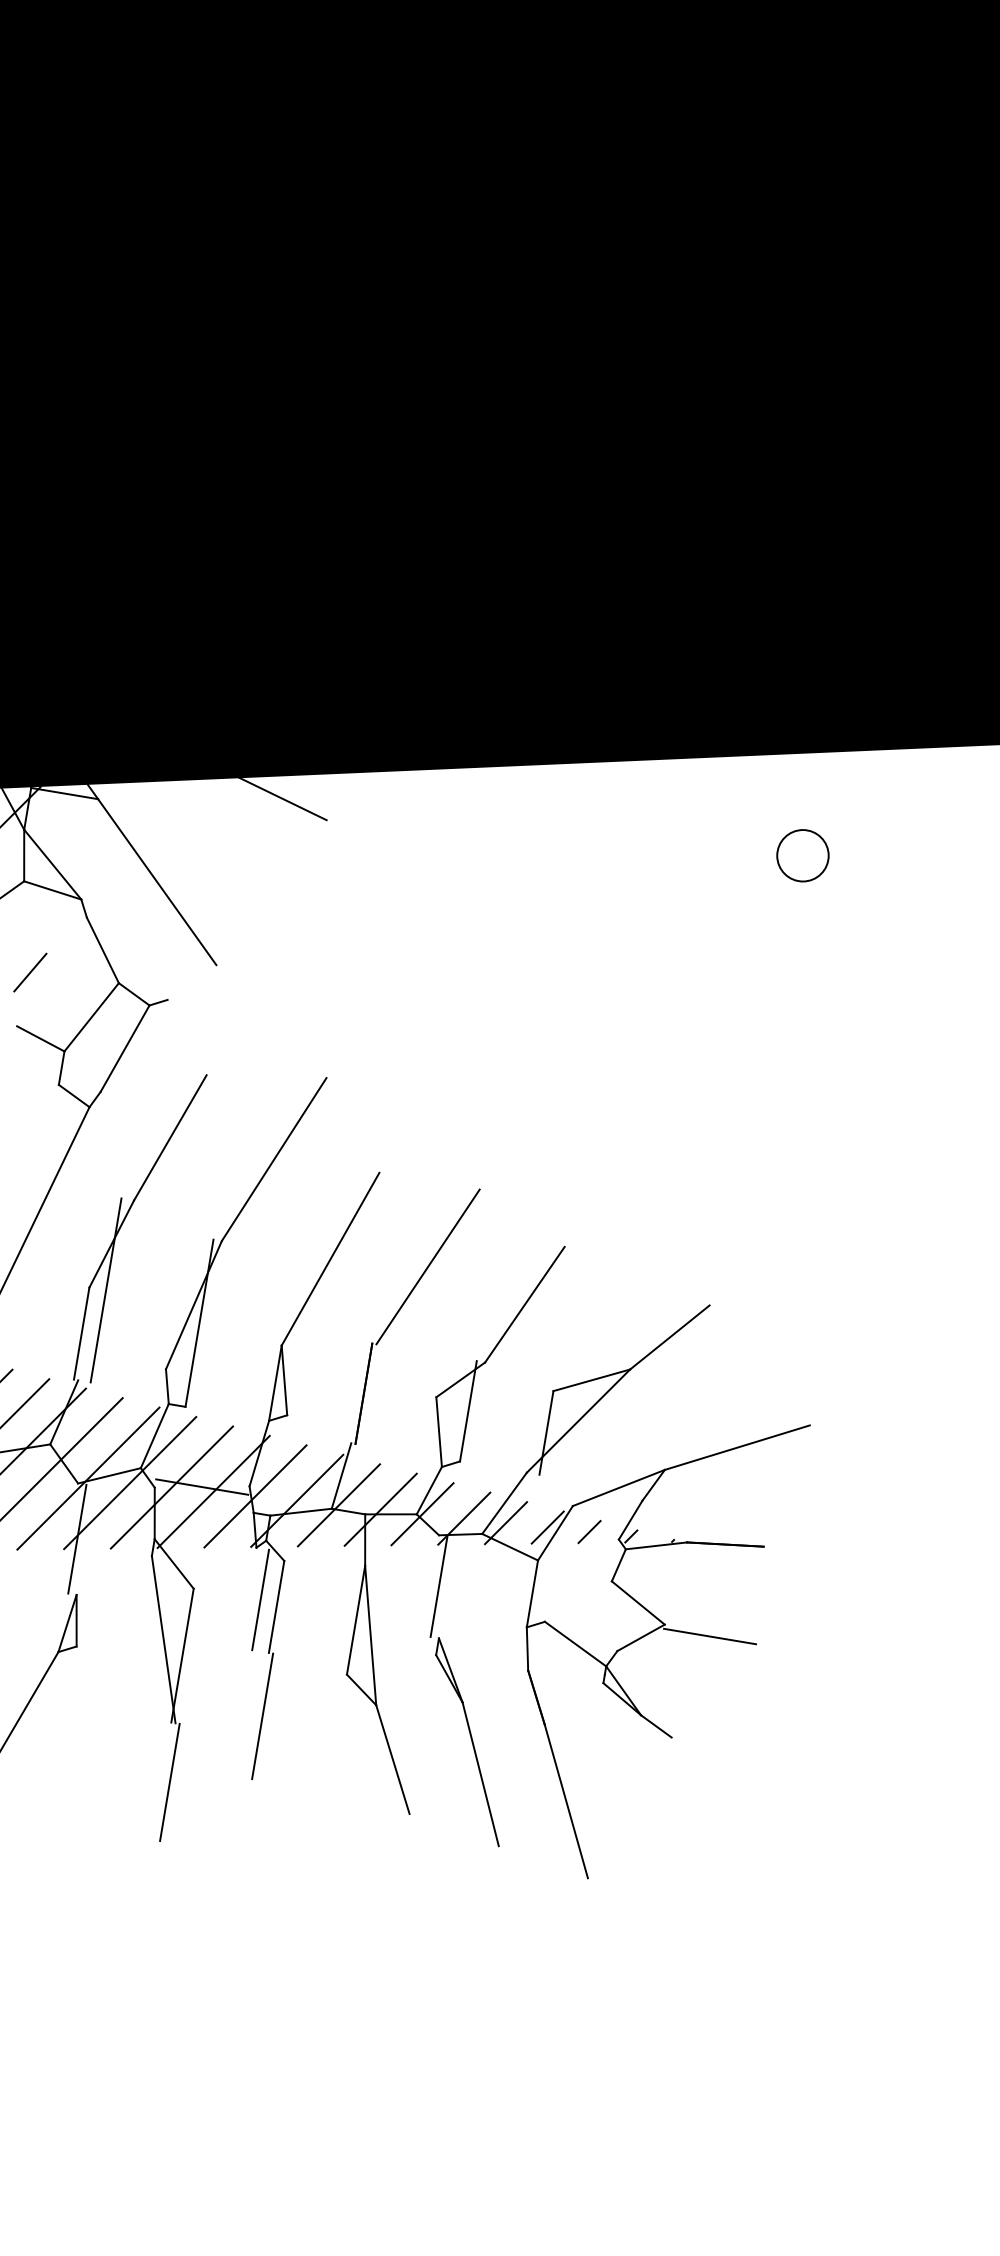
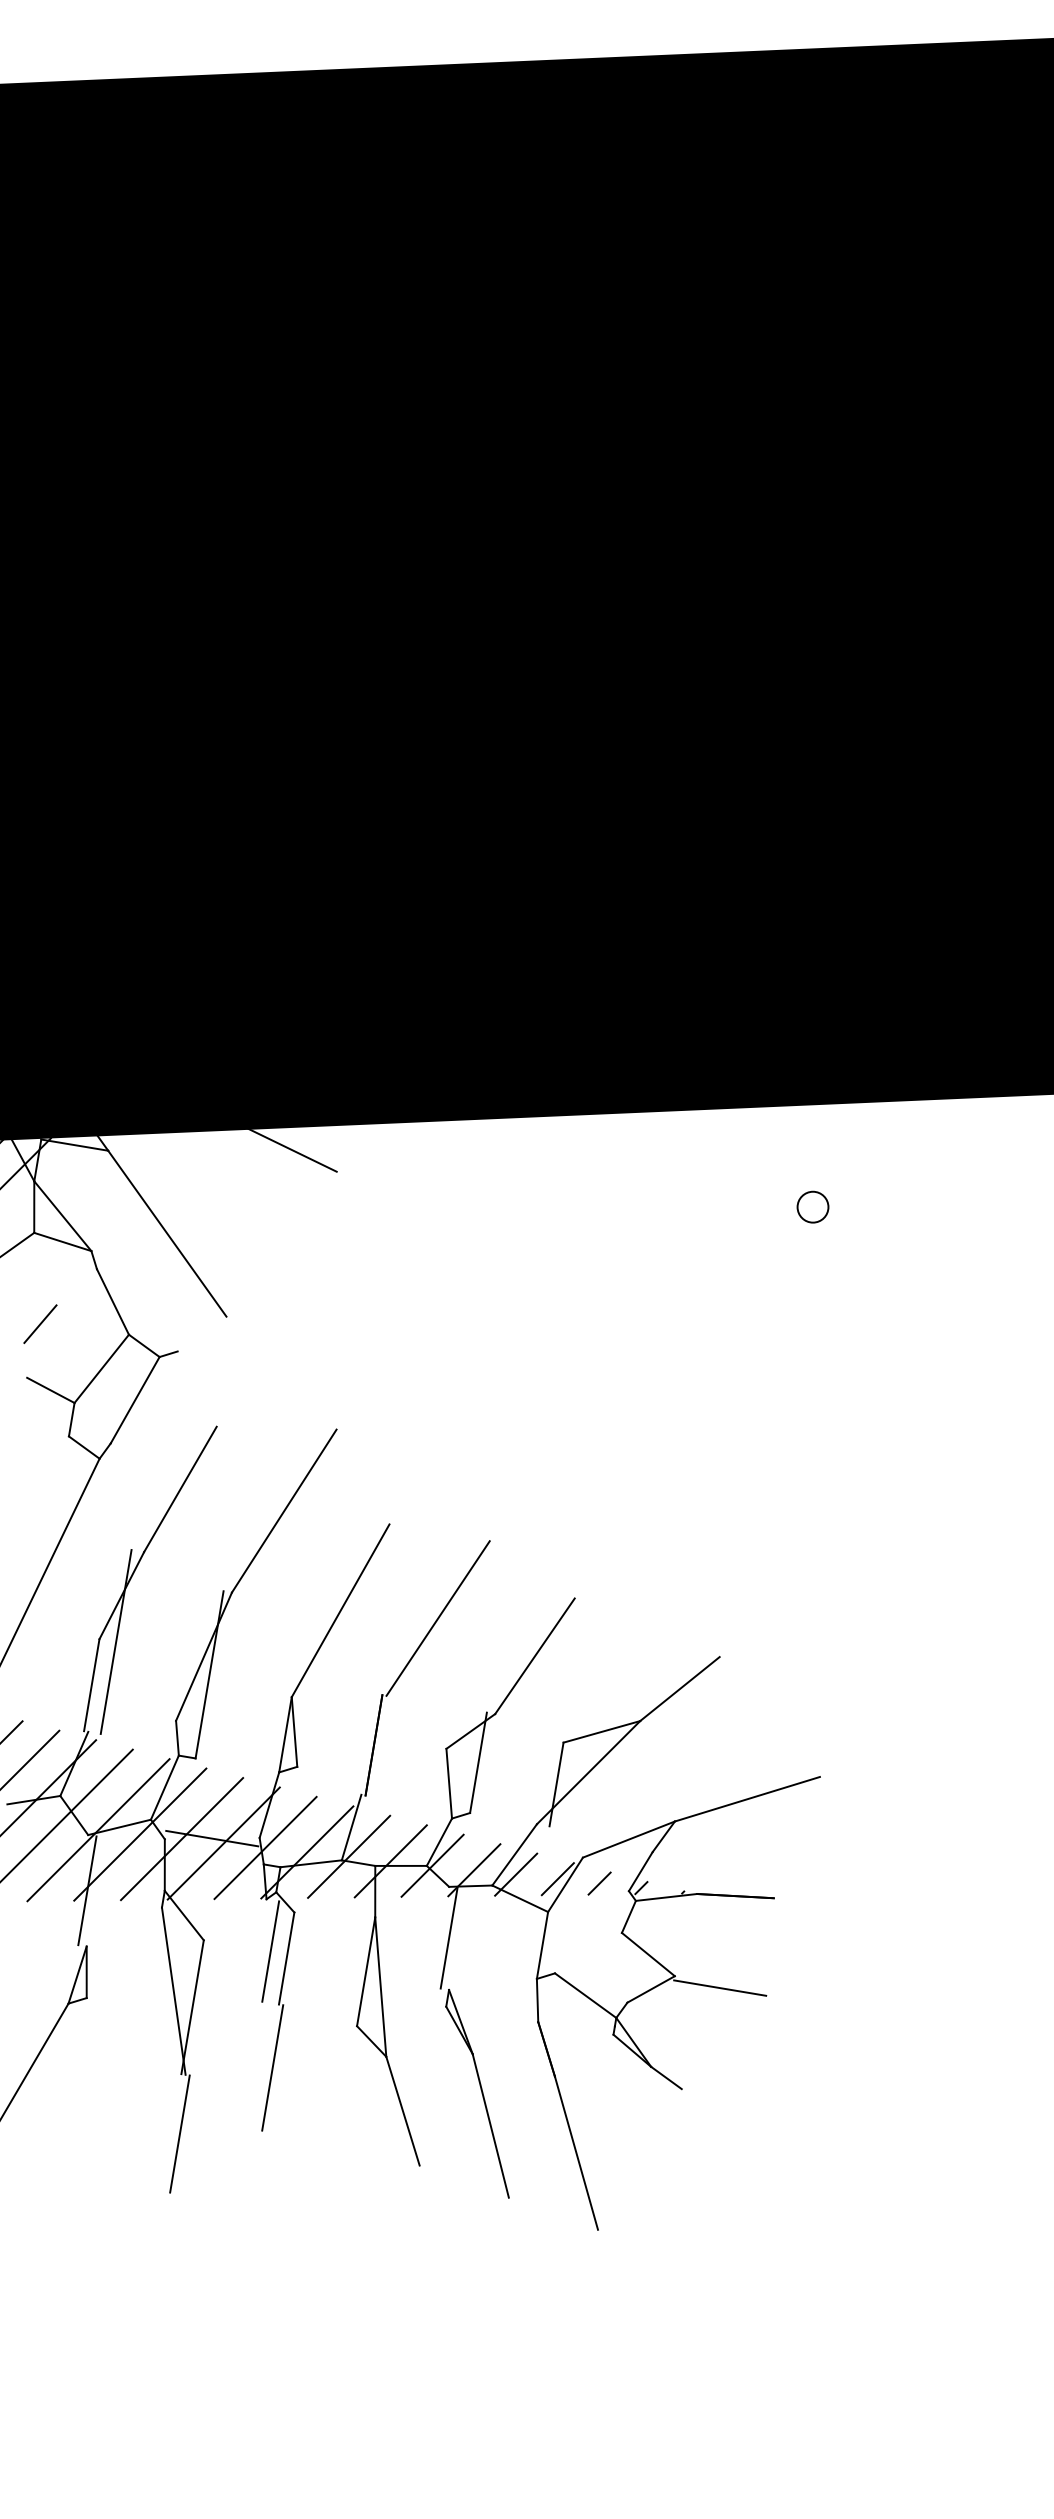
circle: (802, 854) -> (812, 1206), size x0.6

